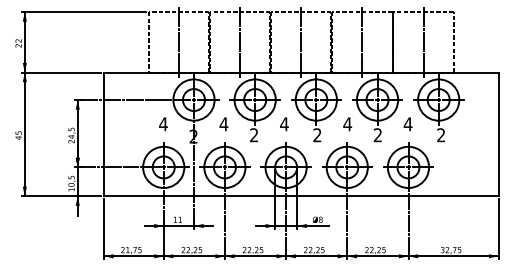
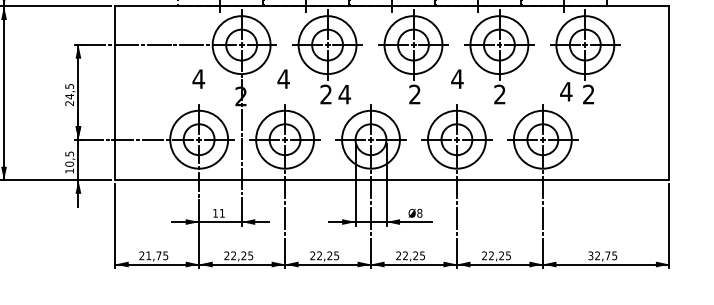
text: (284, 124) -> (344, 94), moved
text: (407, 124) -> (565, 92), moved

